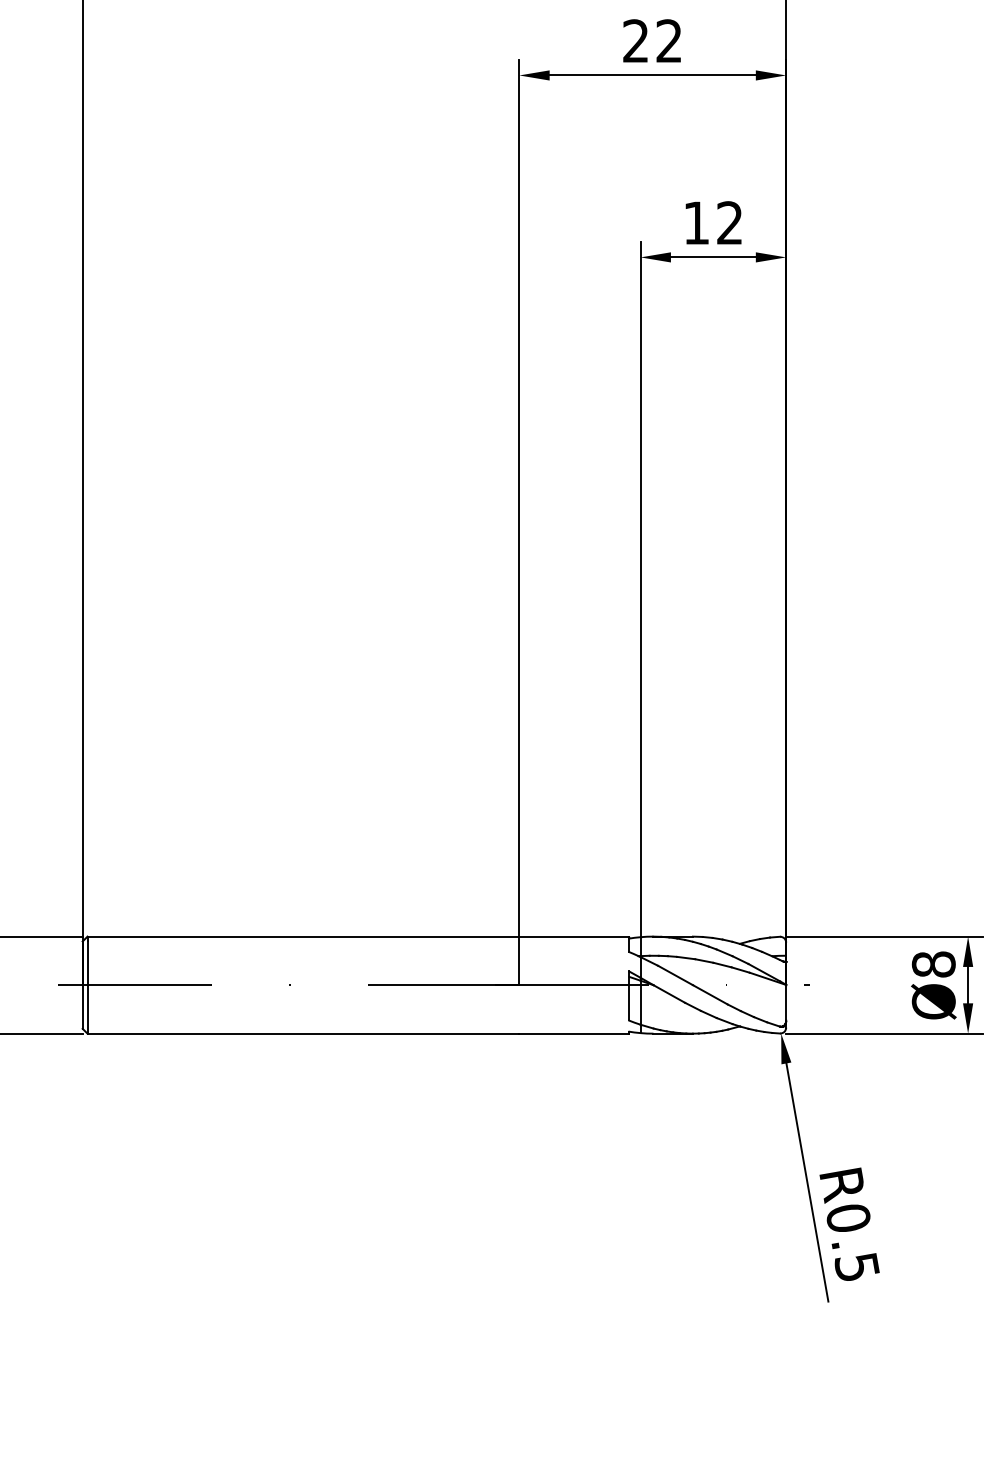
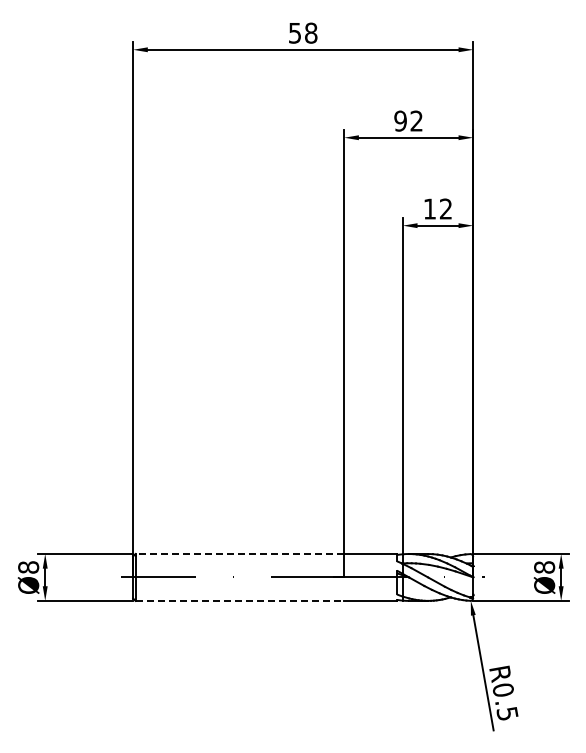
text: (635, 39) -> (400, 120), 22 -> 92
line: (302, 937) -> (239, 554), solid -> dashed
line: (304, 1032) -> (240, 600), solid -> dashed

